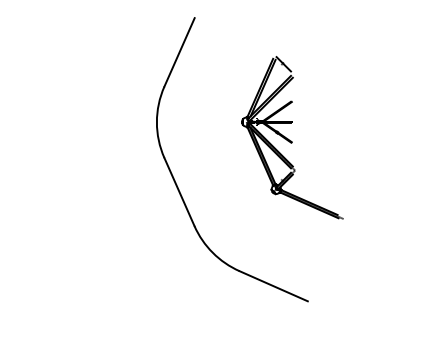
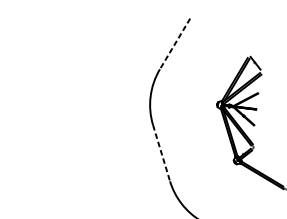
line: (179, 52) -> (175, 44), solid -> dashed
line: (179, 192) -> (161, 153), solid -> dashed

